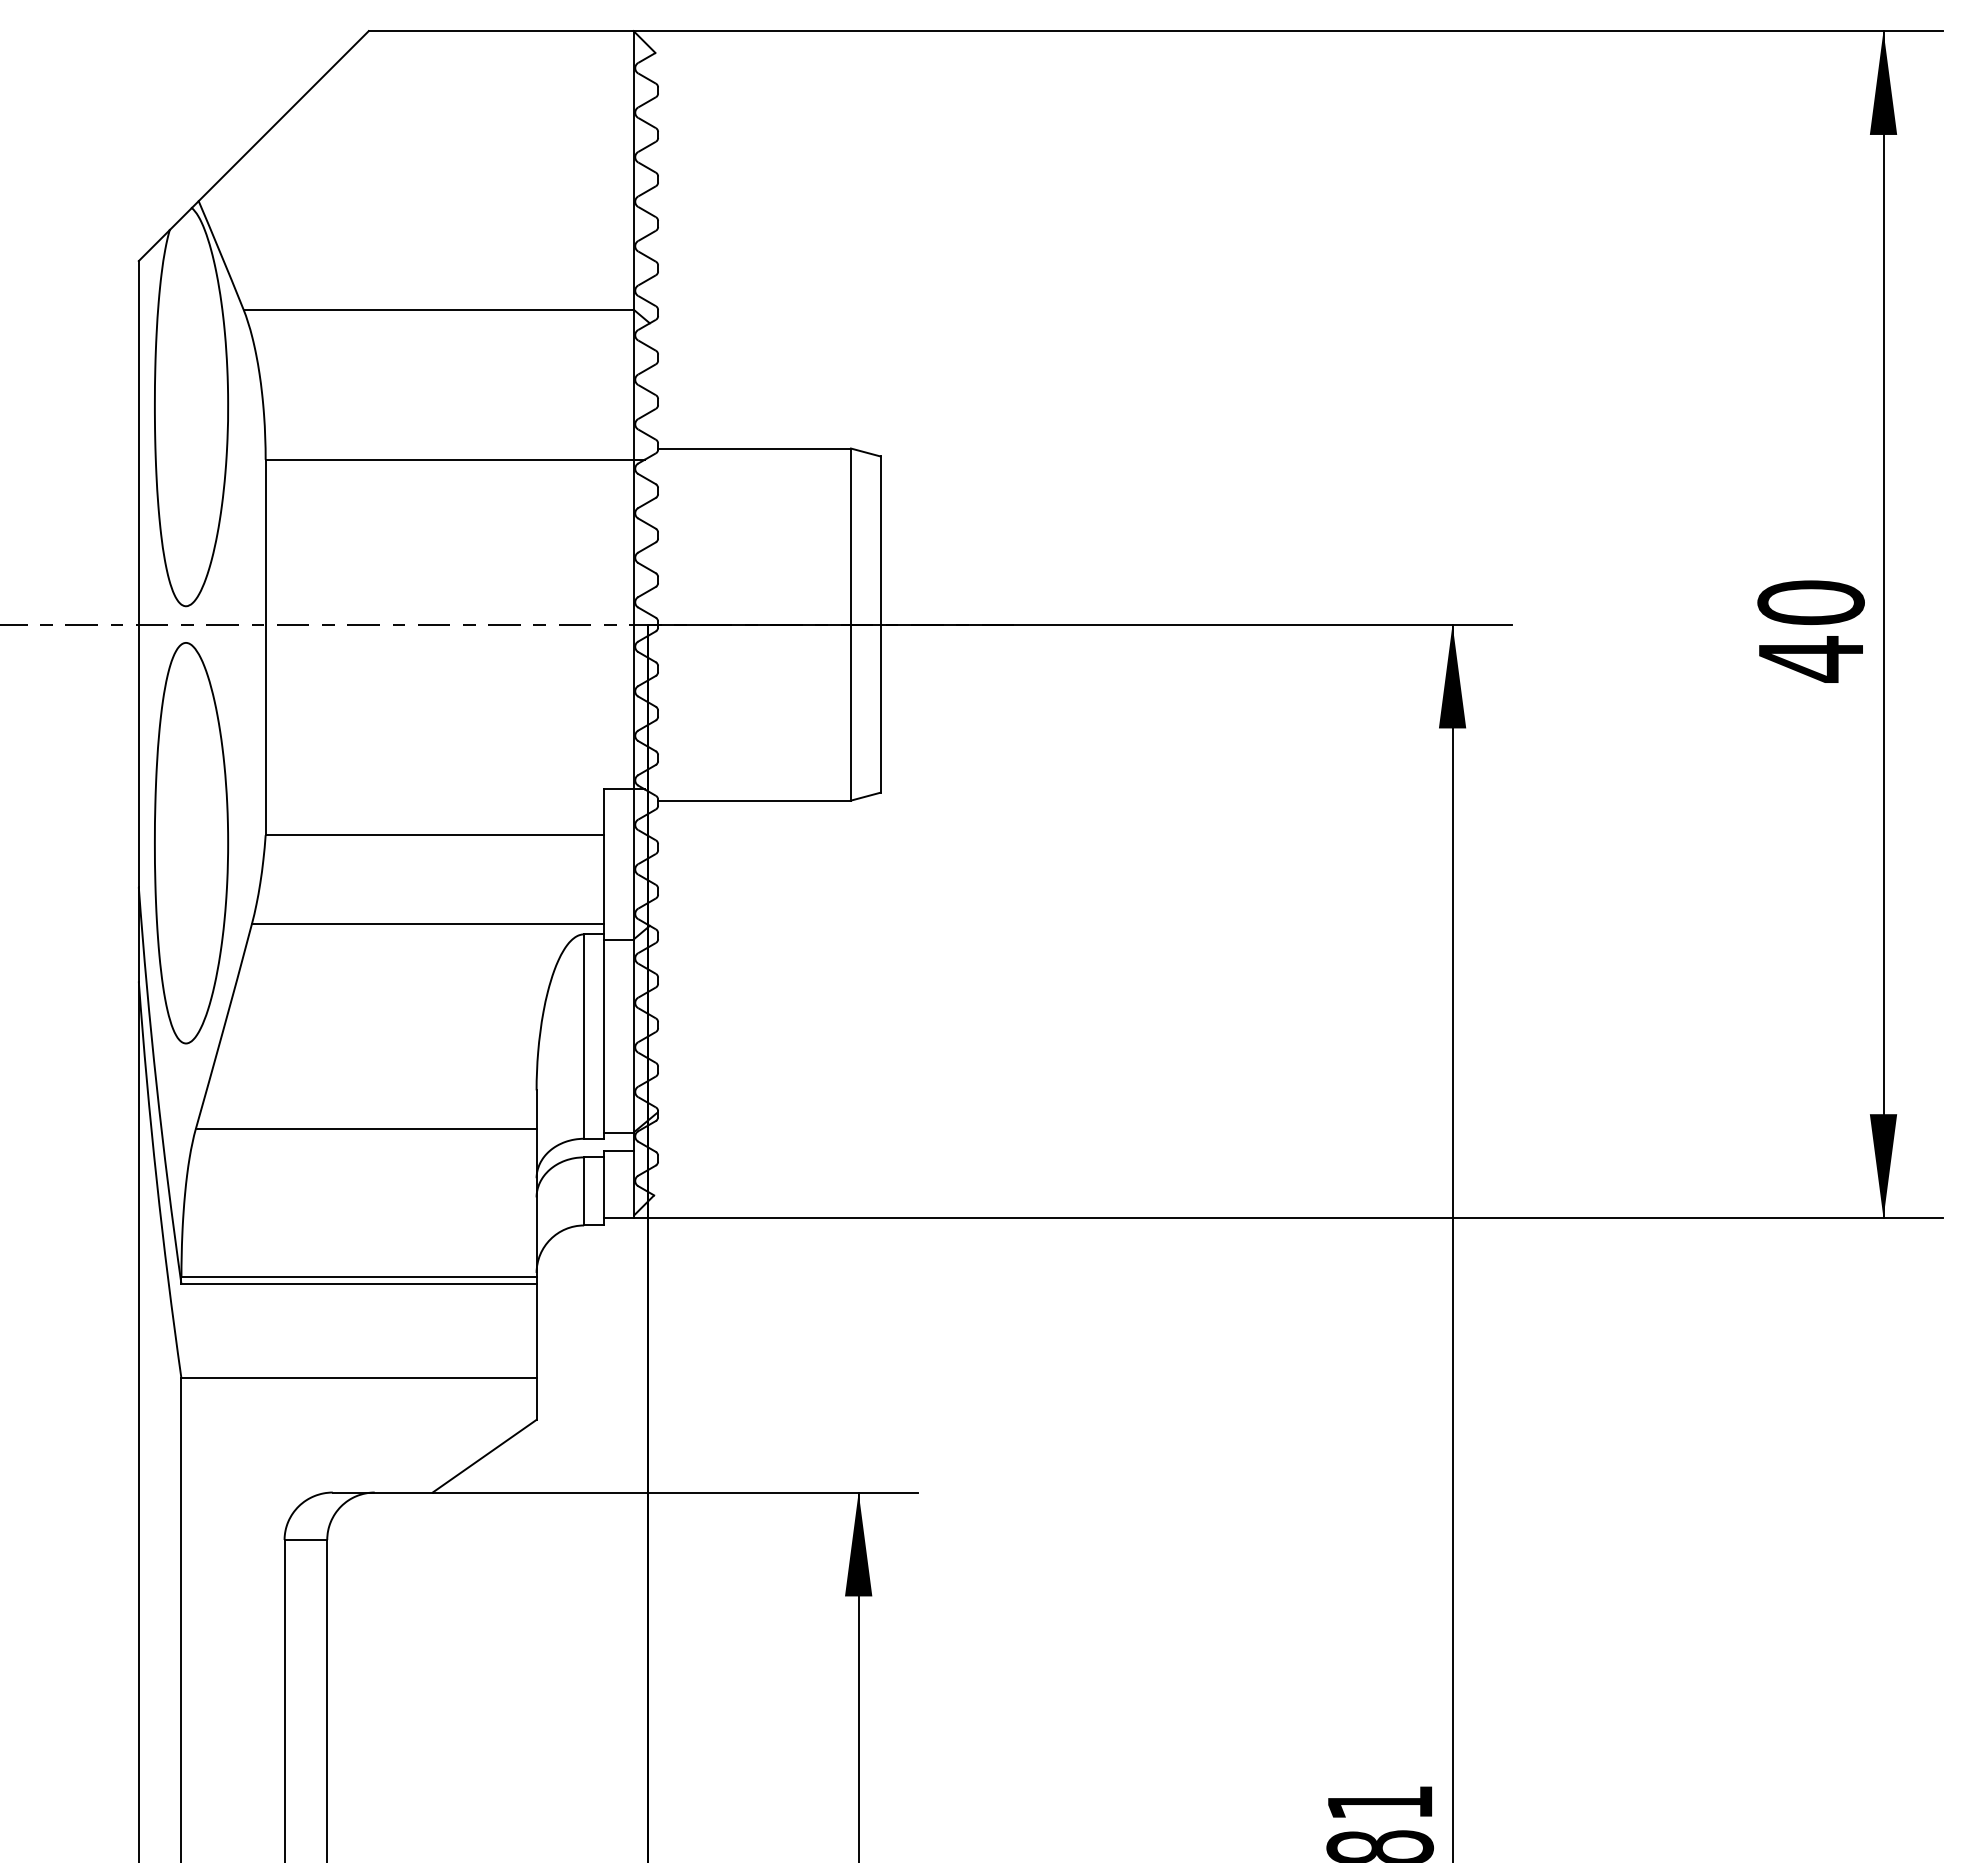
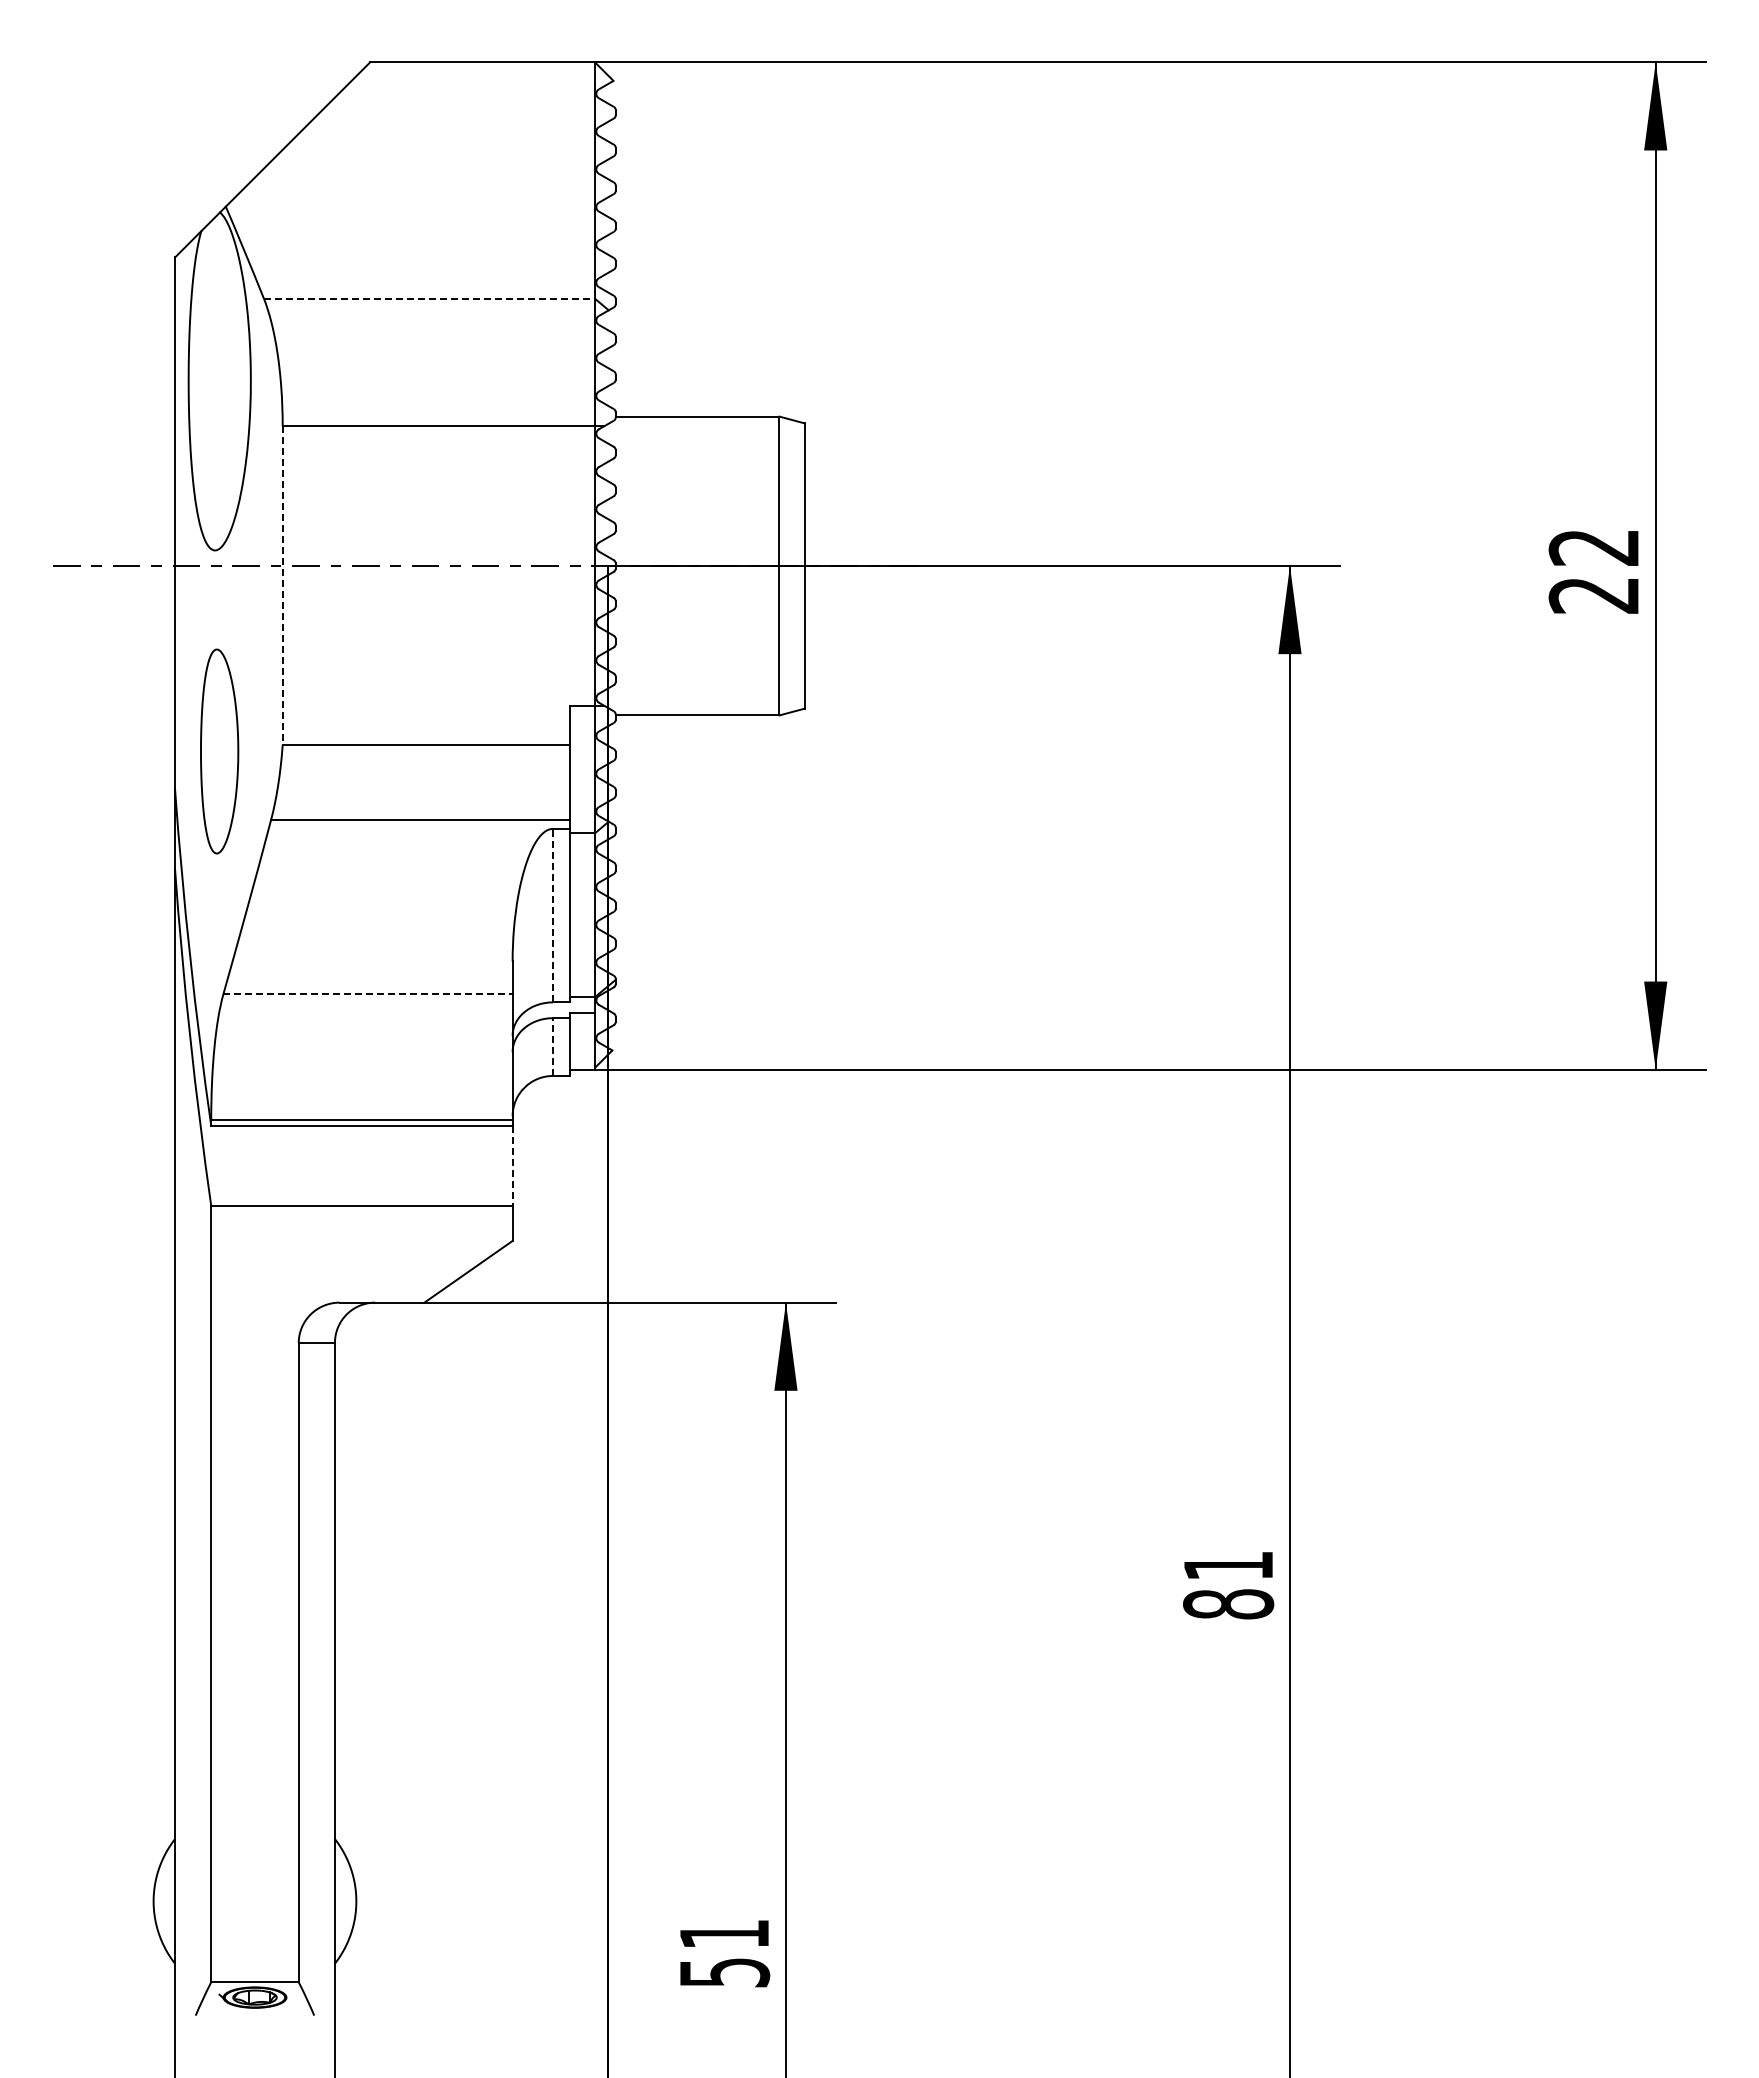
line: (438, 309) -> (429, 298), solid -> dashed
text: (1810, 631) -> (1593, 571), 40 -> 22
line: (265, 648) -> (282, 586), solid -> dashed
part: (191, 843) -> (219, 751), size x0.6
line: (583, 1036) -> (552, 915), solid -> dashed
line: (366, 1129) -> (368, 994), solid -> dashed
line: (583, 1191) -> (552, 1047), solid -> dashed
line: (536, 1332) -> (512, 1166), solid -> dashed

